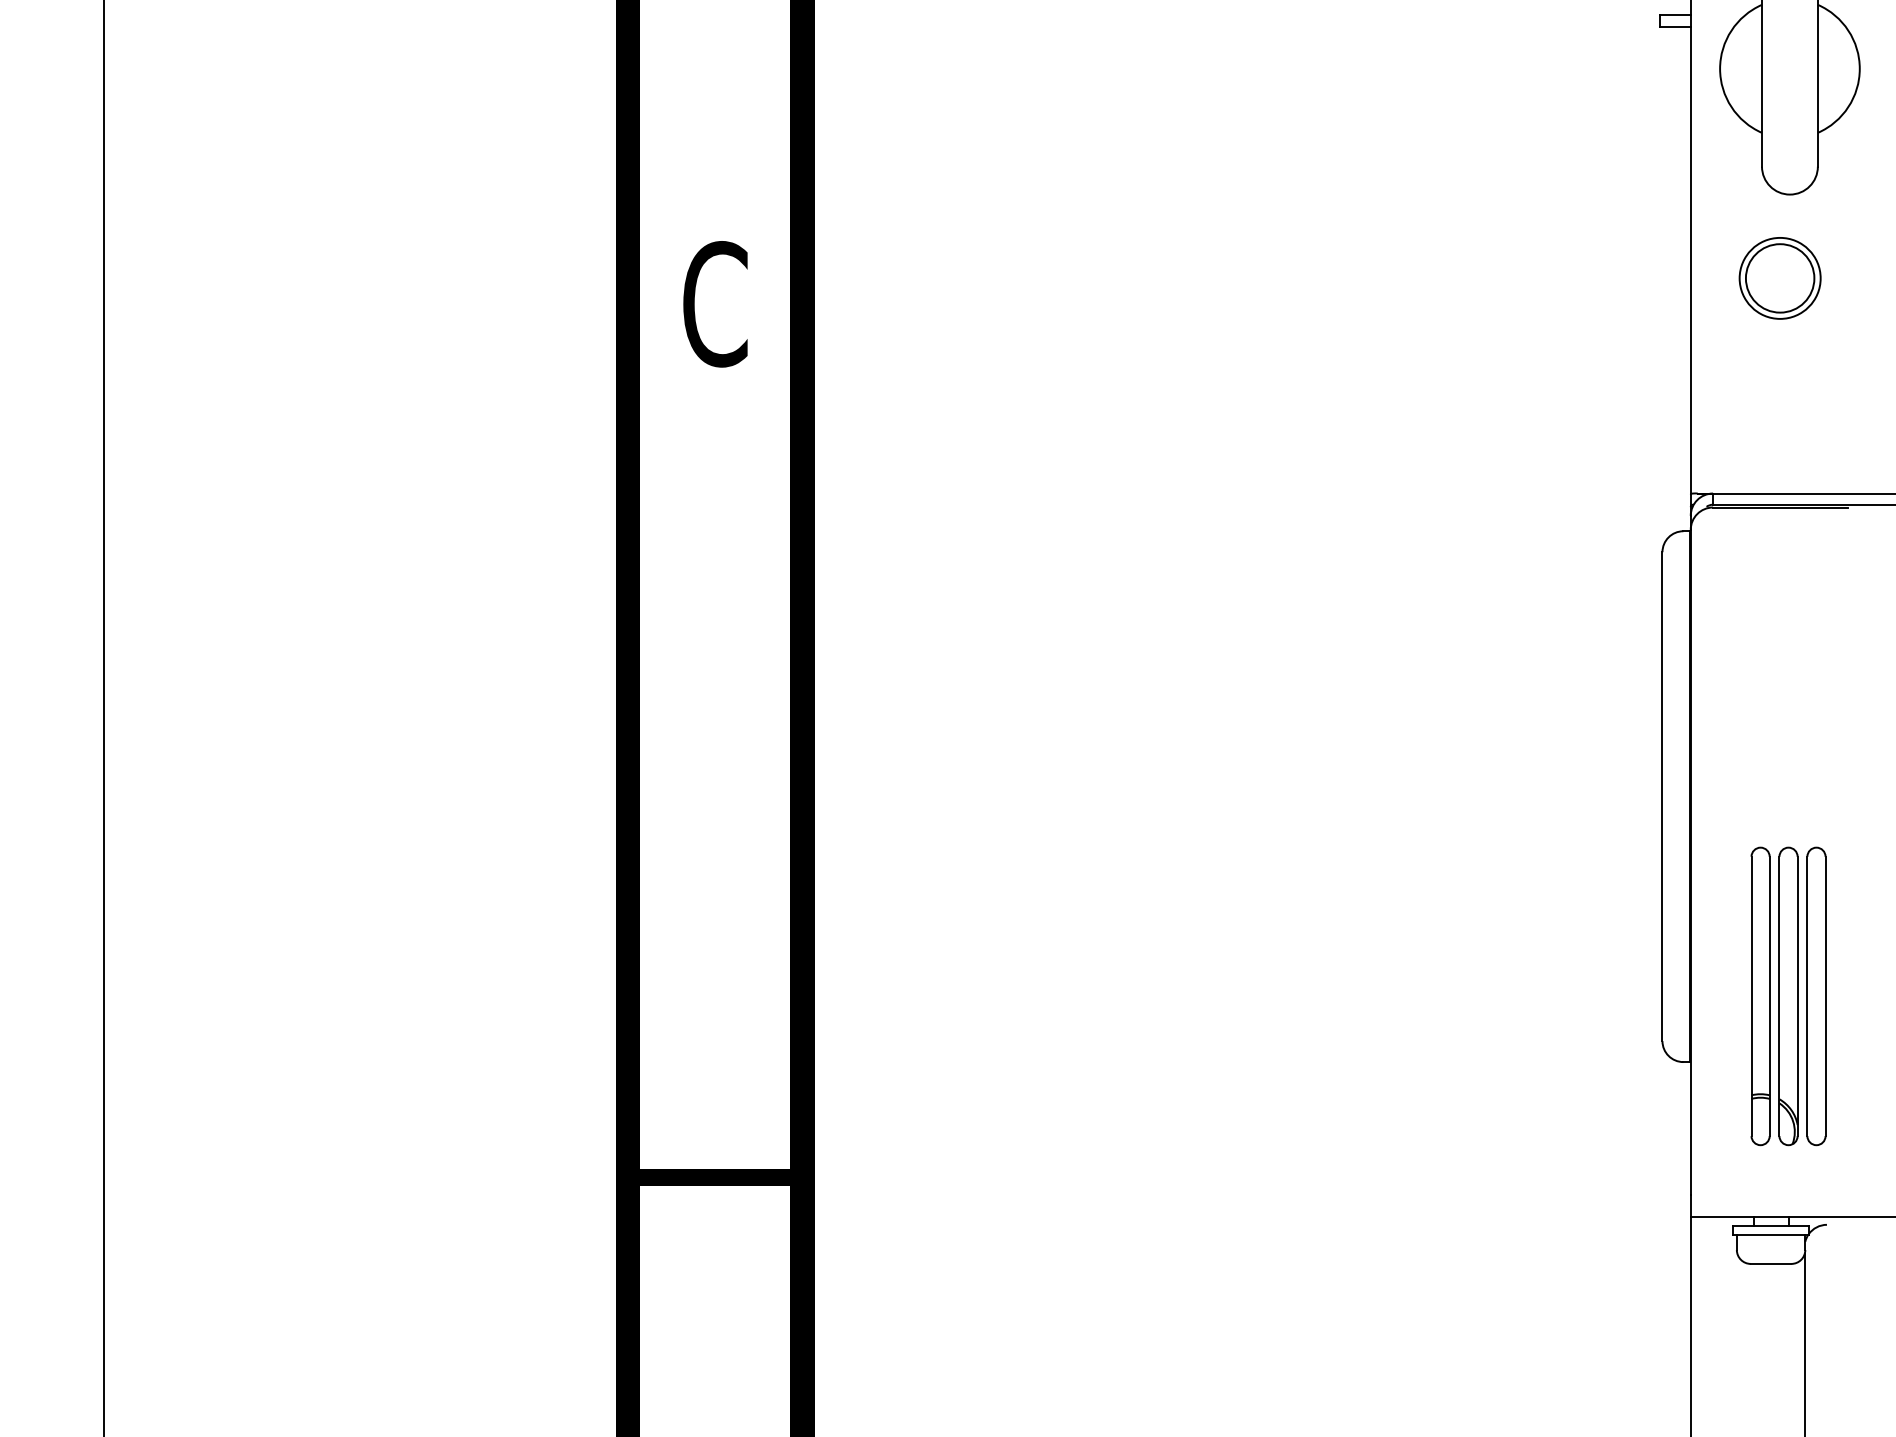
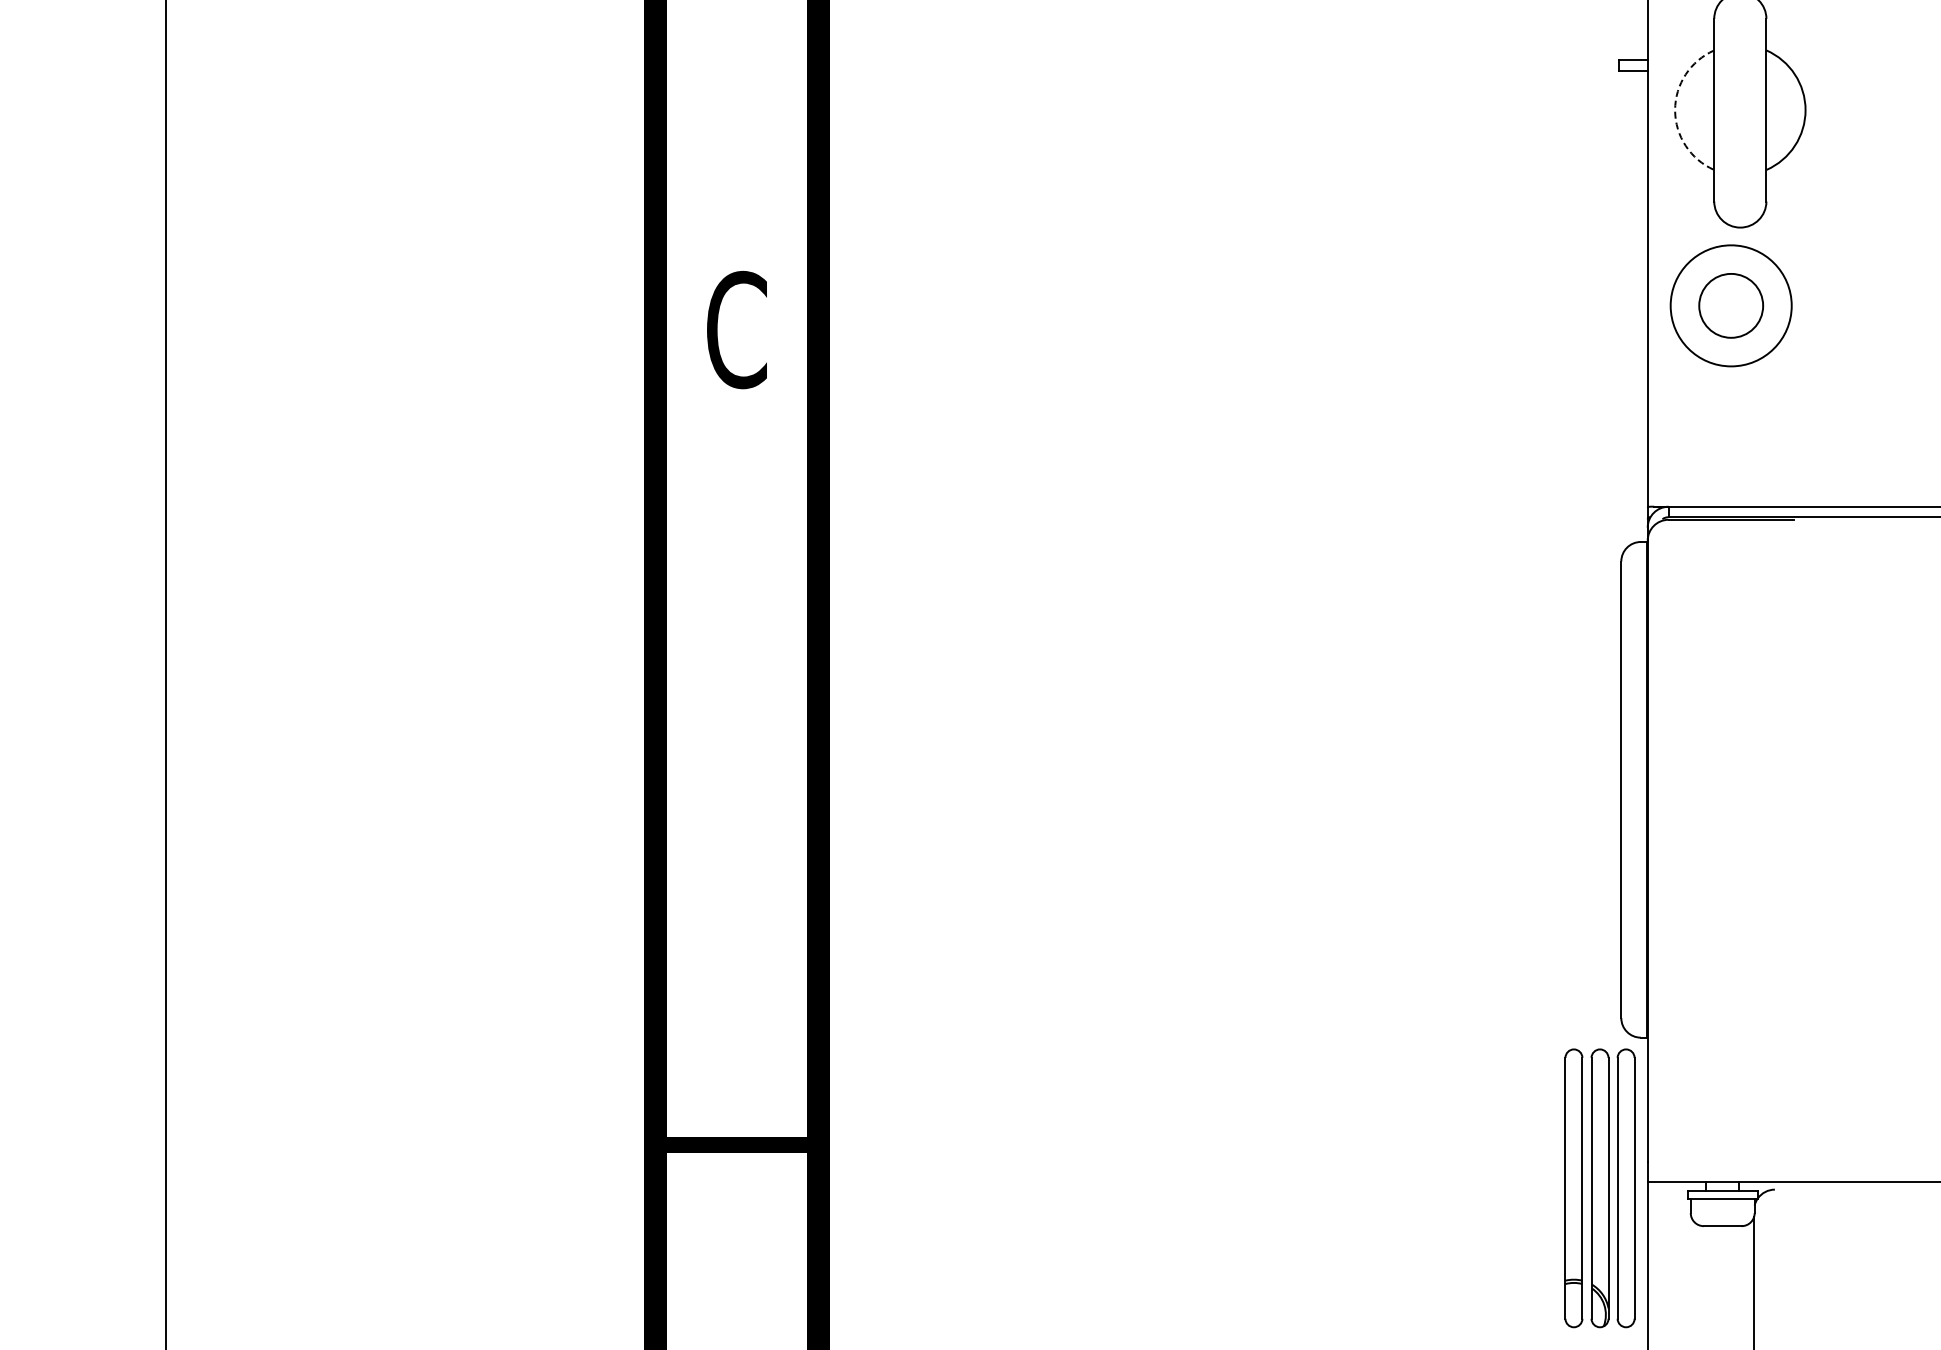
arc: (1720, 69) -> (1675, 110), solid -> dashed
circle: (1780, 278) -> (1731, 305), size x1.6
part: (1787, 996) -> (1599, 1188), moved

